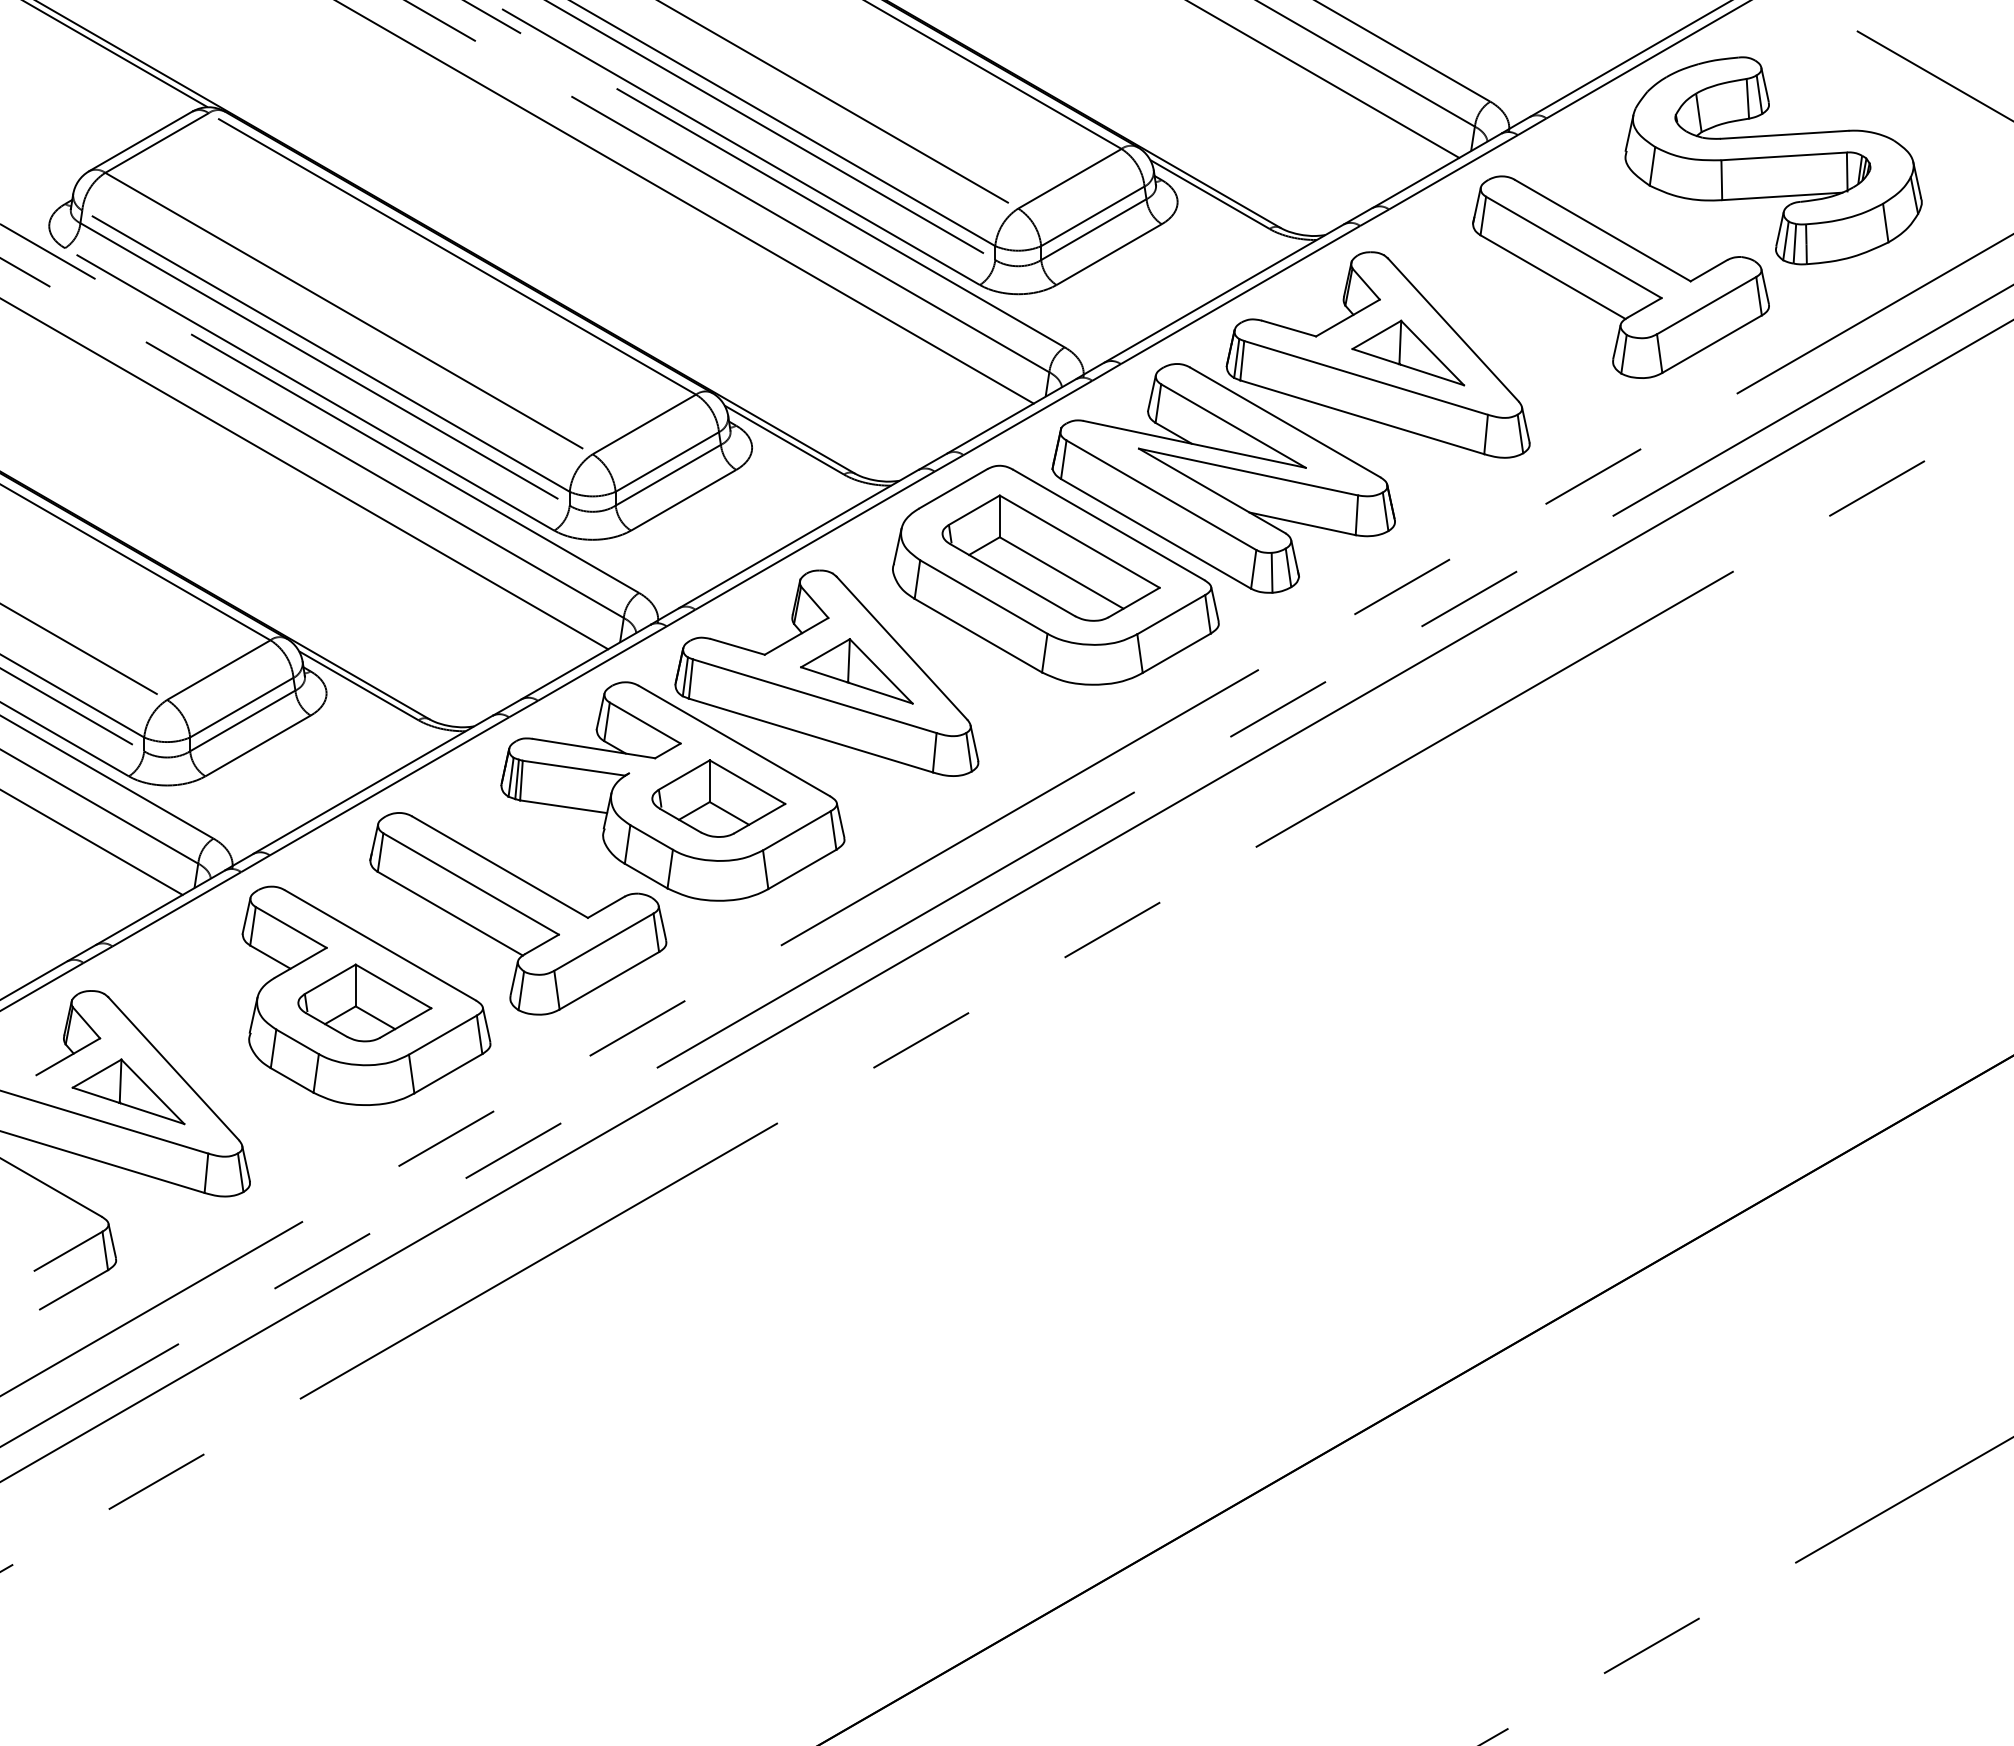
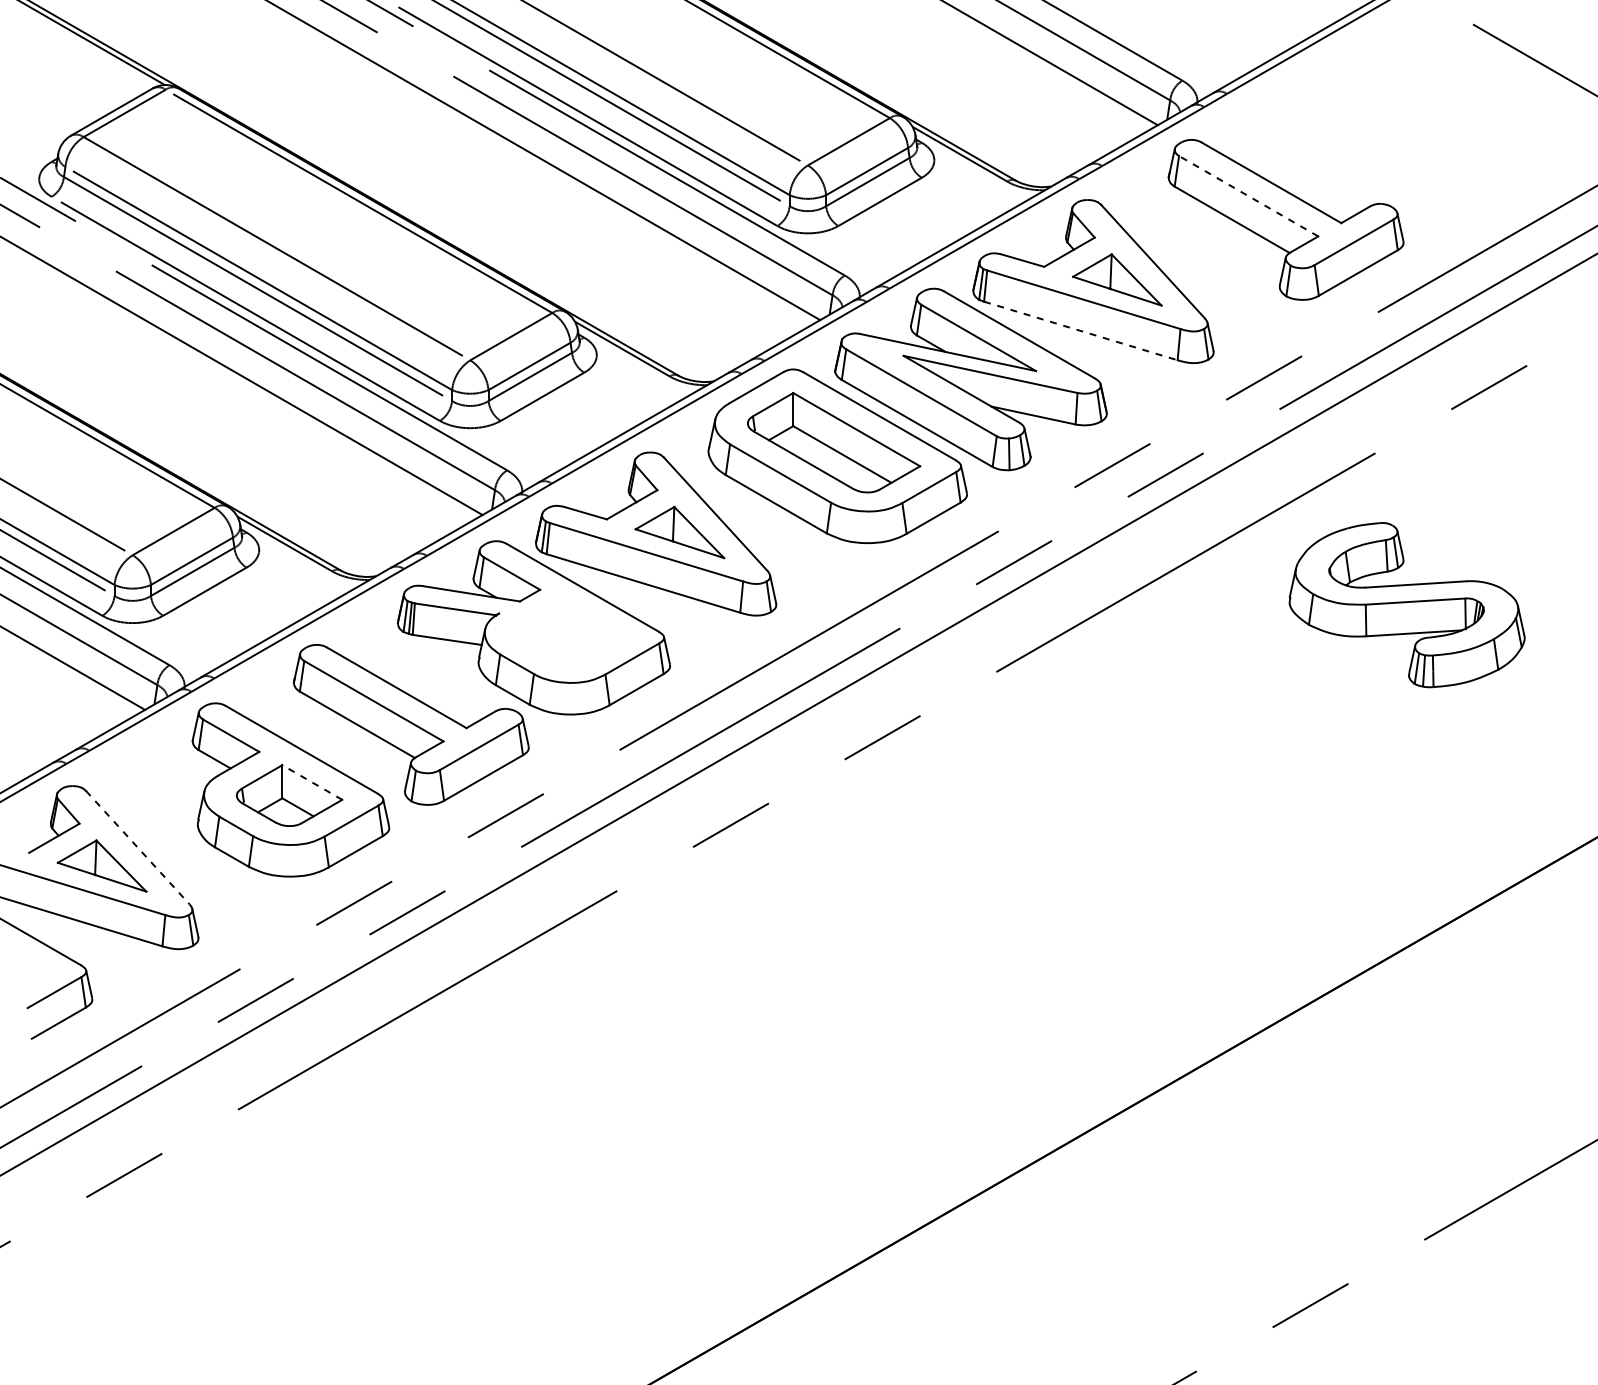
part: (1773, 160) -> (1407, 604), moved
line: (1573, 247) -> (1248, 196), solid -> dashed
line: (1362, 417) -> (1081, 331), solid -> dashed
part: (718, 798) -> (570, 633), removed
line: (393, 986) -> (312, 782), solid -> dashed
line: (173, 1068) -> (137, 847), solid -> dashed

